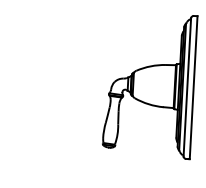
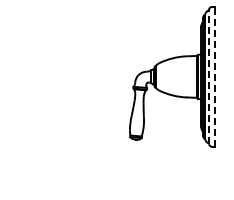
line: (187, 86) -> (209, 76), solid -> dashed
line: (193, 87) -> (215, 76), solid -> dashed

